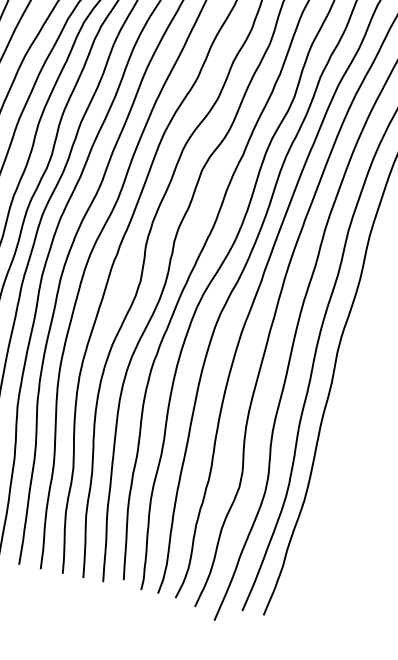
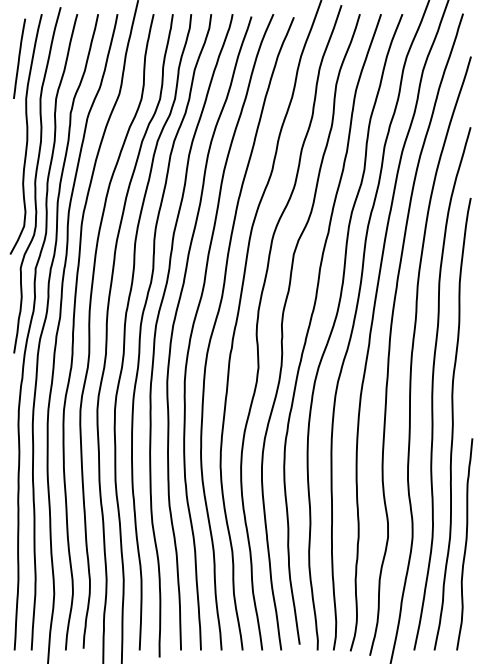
curve: (319, 511) -> (465, 544), added

